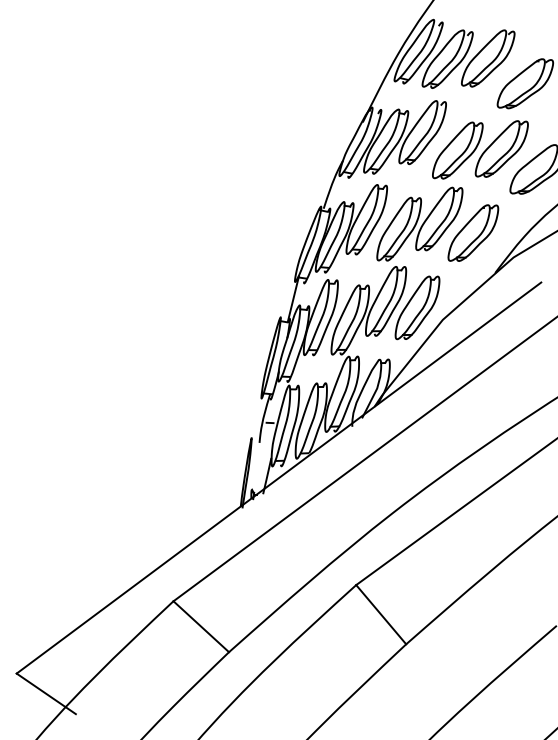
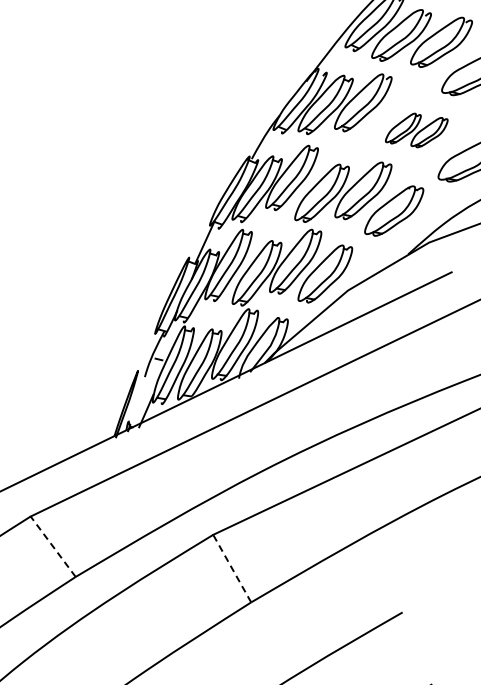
part: (480, 149) -> (416, 130), size x0.6
line: (381, 614) -> (232, 568), solid -> dashed
line: (201, 626) -> (53, 546), solid -> dashed

